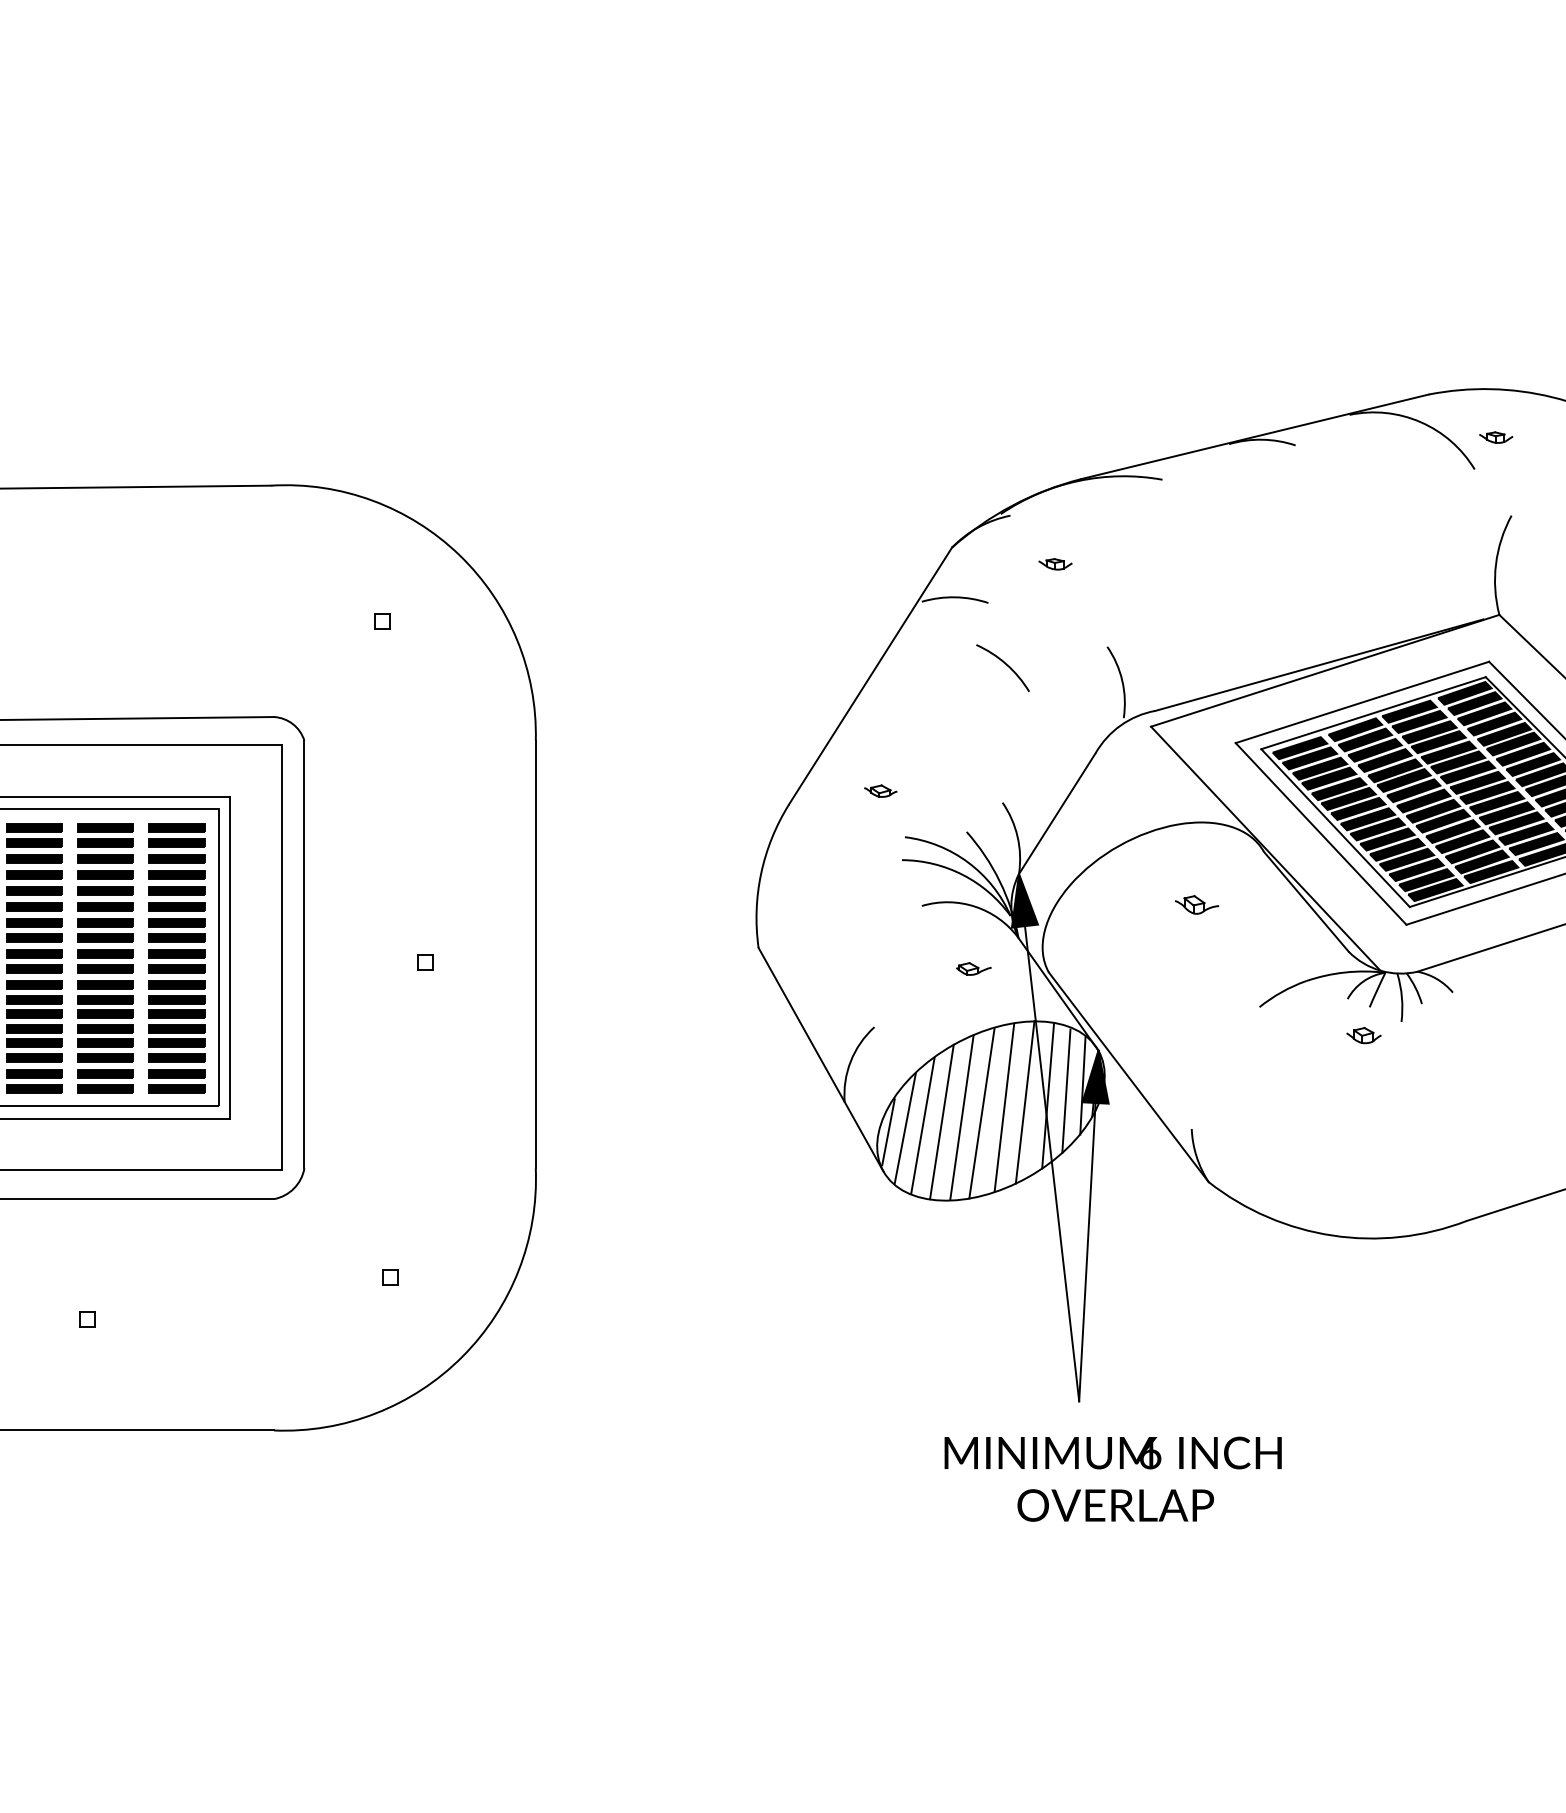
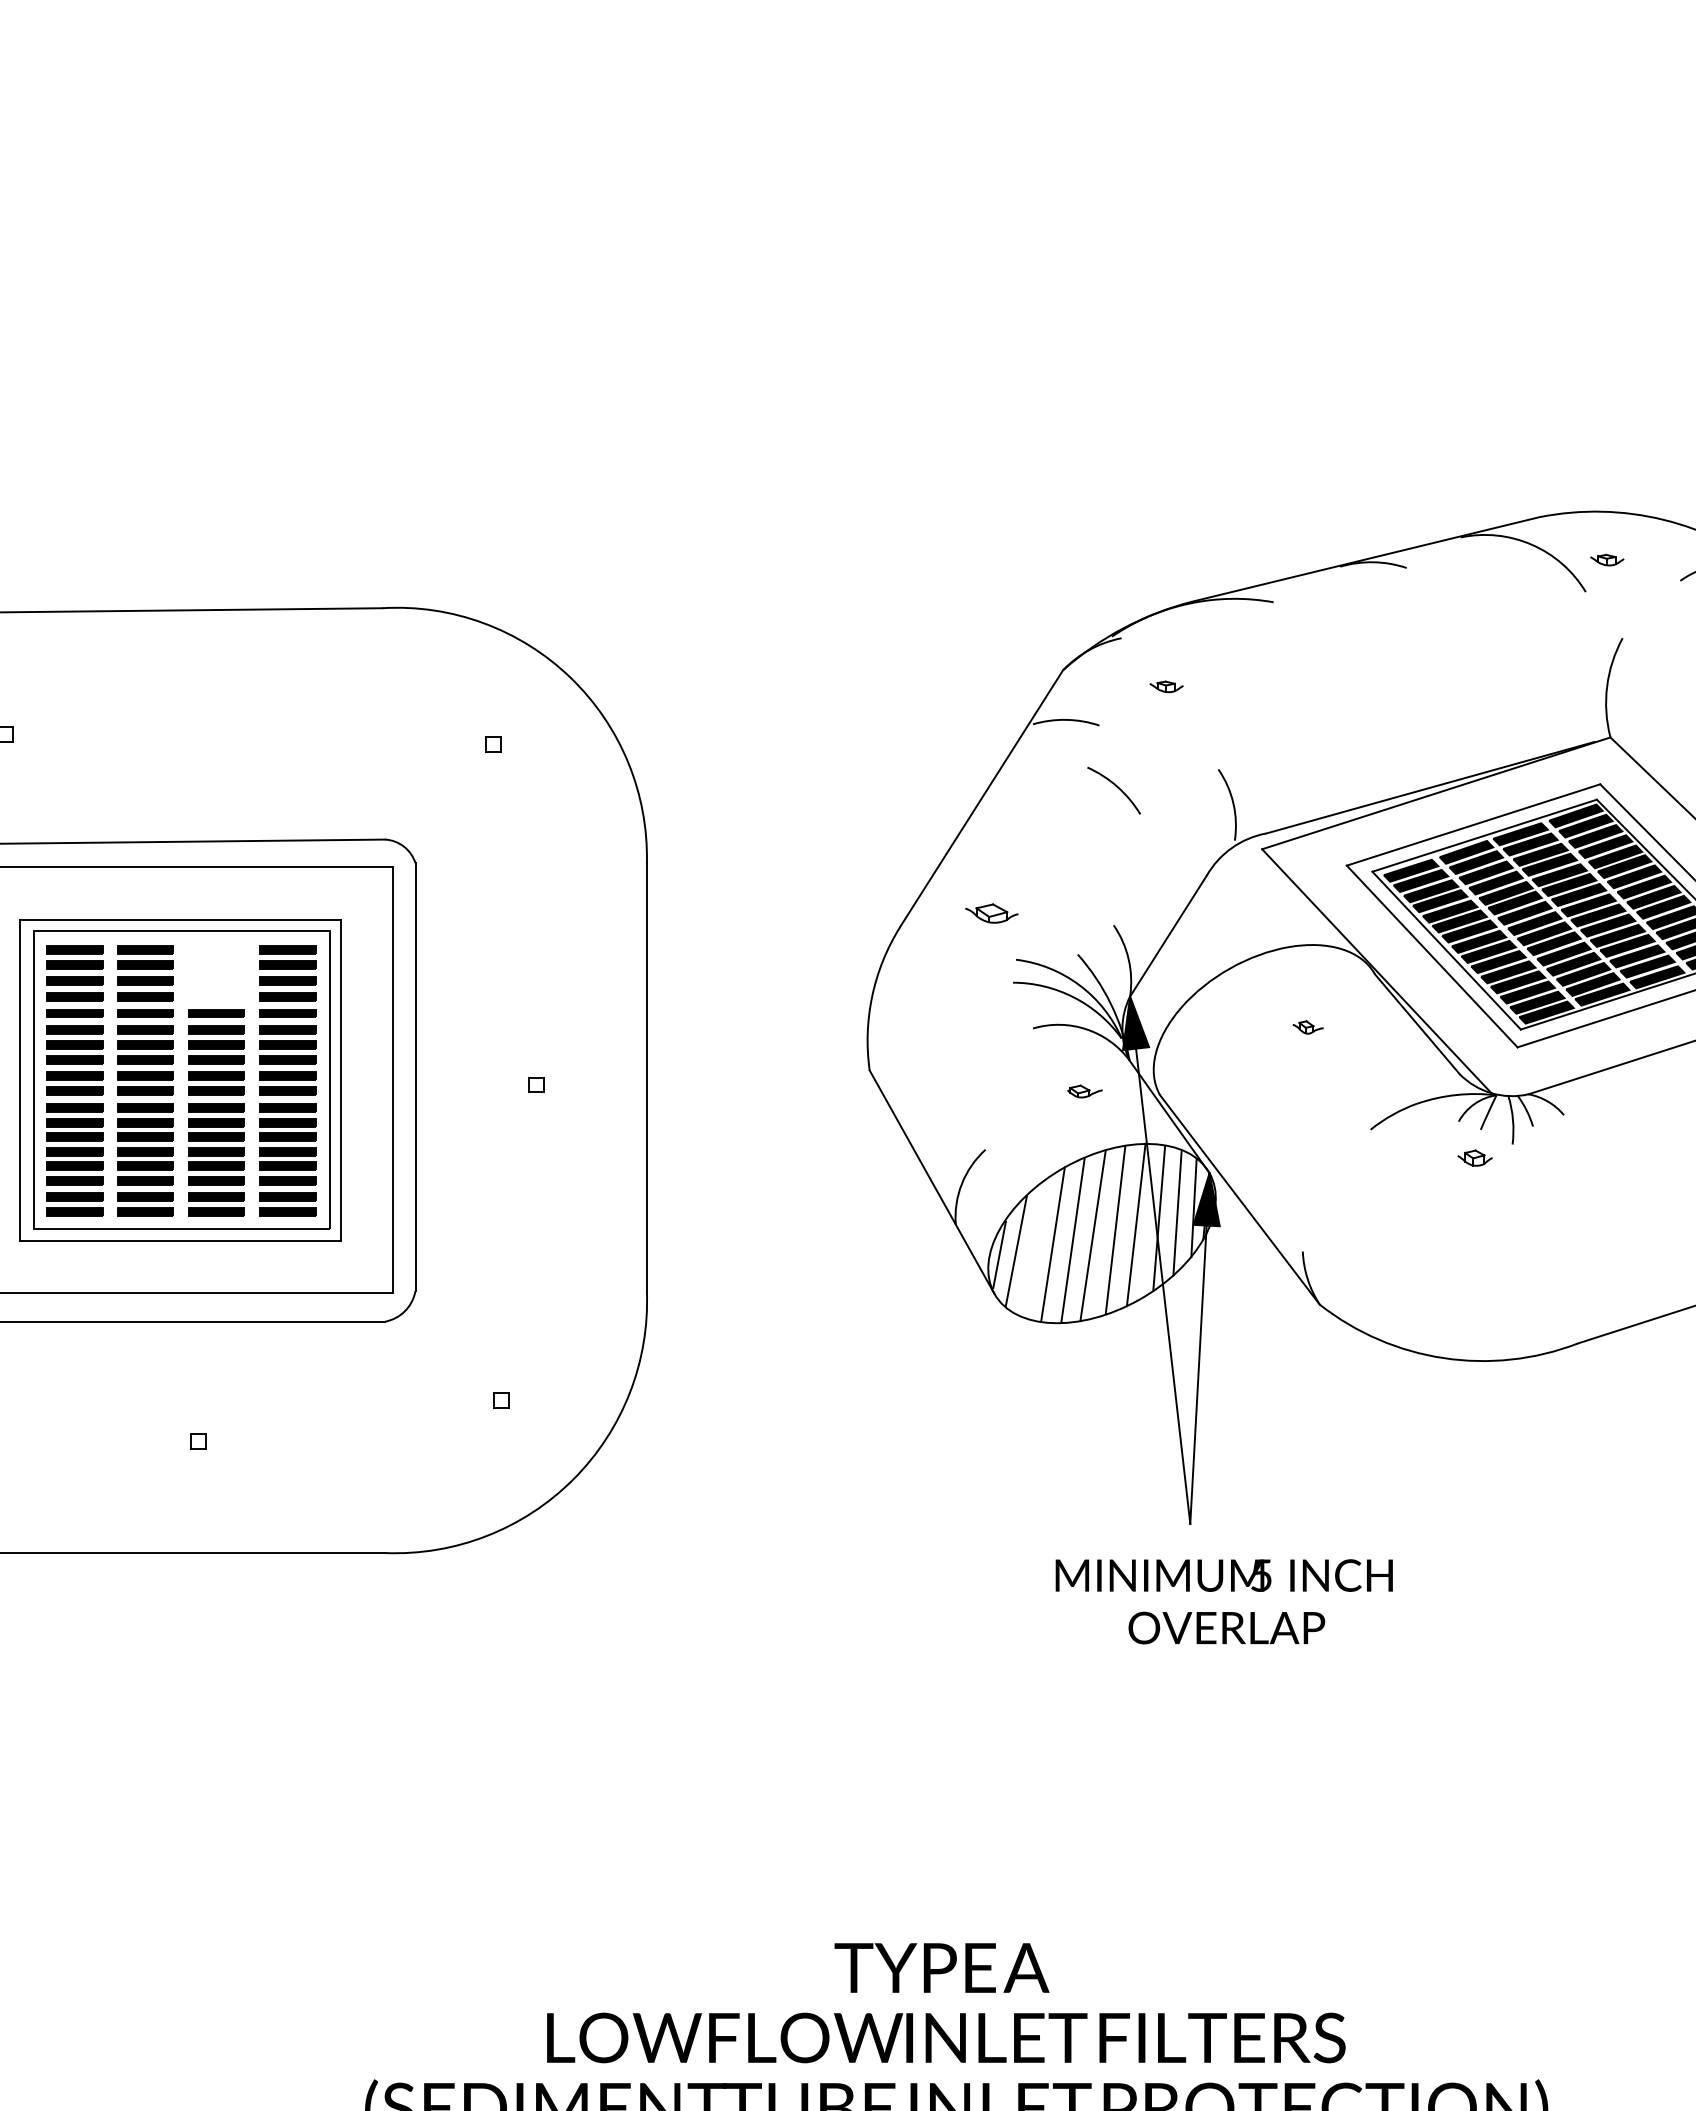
part: (880, 790) -> (991, 913), size x1.6
part: (105, 850) -> (216, 973), removed
part: (1197, 904) -> (1308, 1027), size x0.7
line: (922, 1124) -> (1033, 1247), removed
text: (1150, 1452) -> (1261, 1575), 6 -> 5

